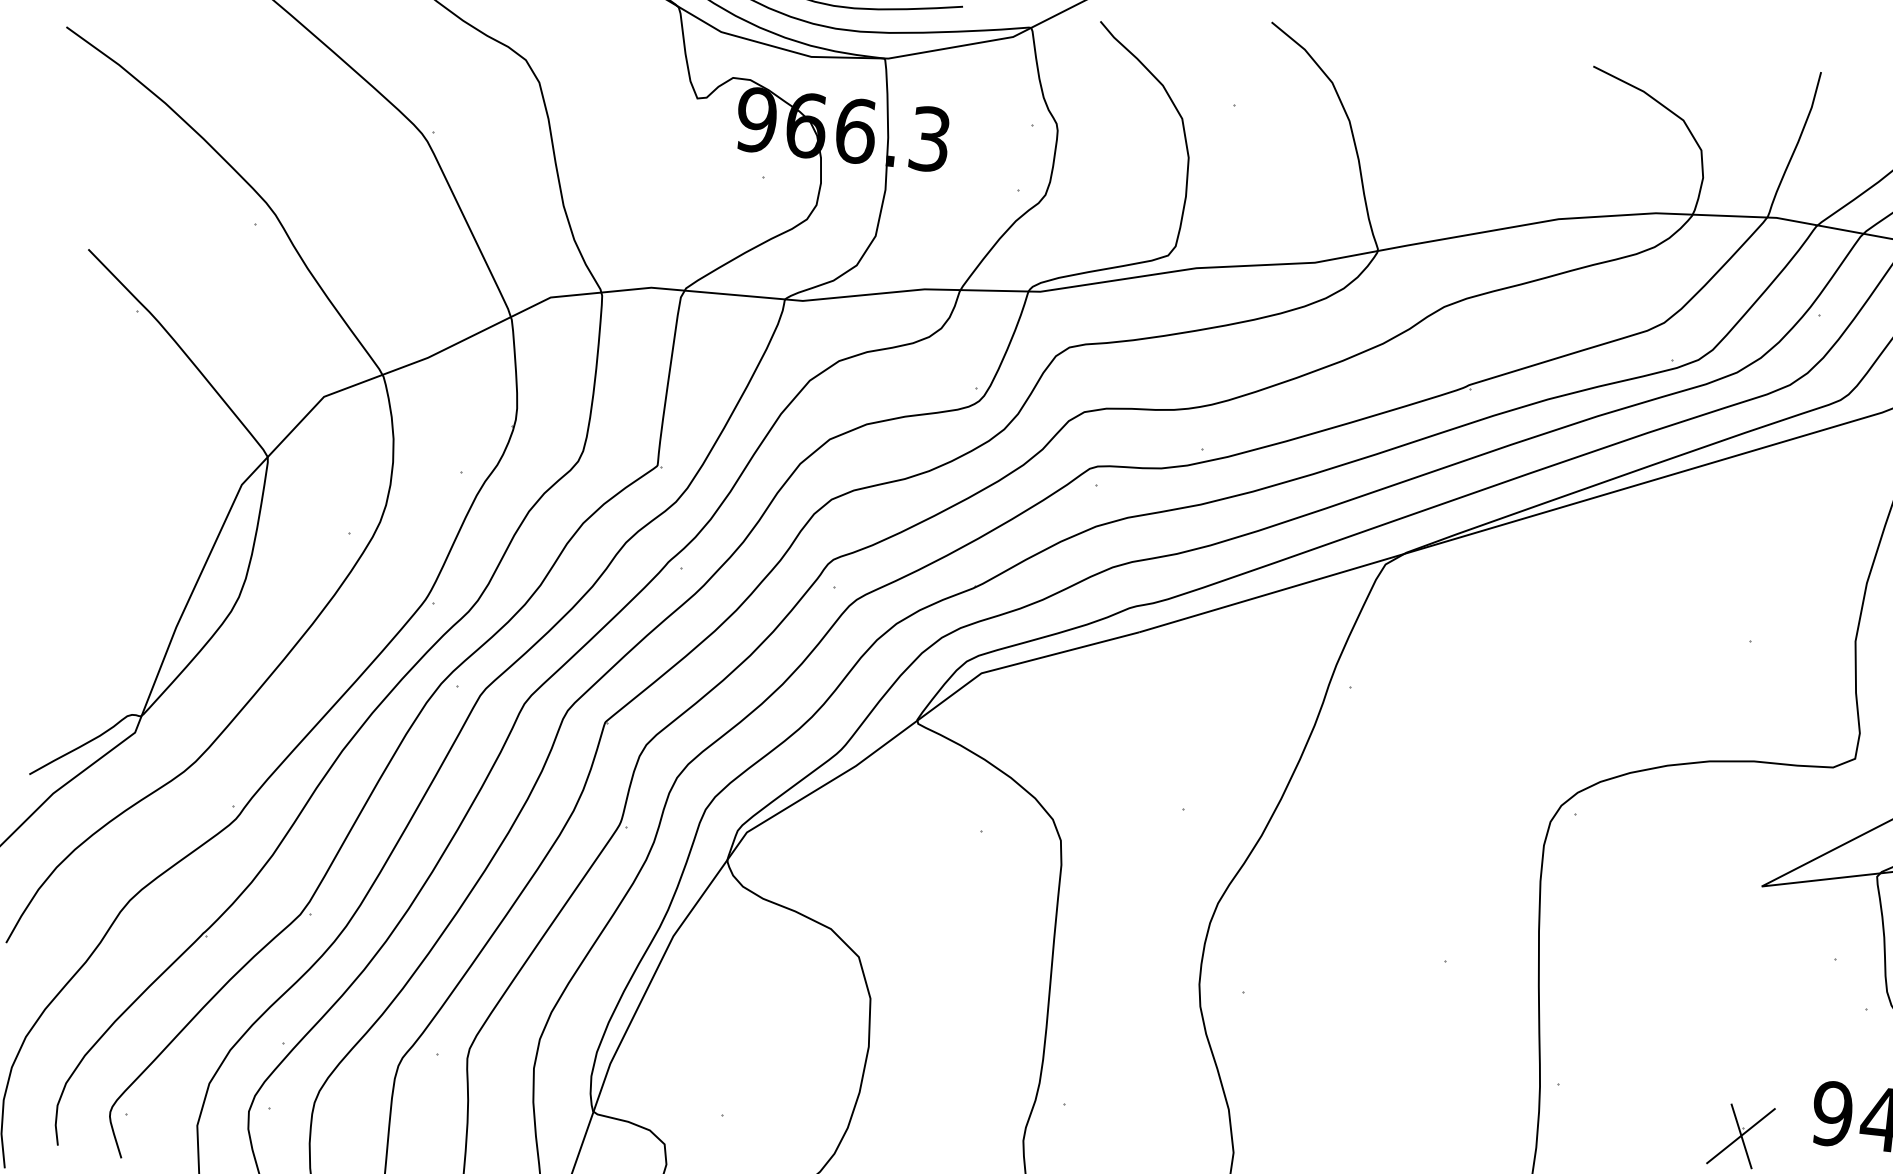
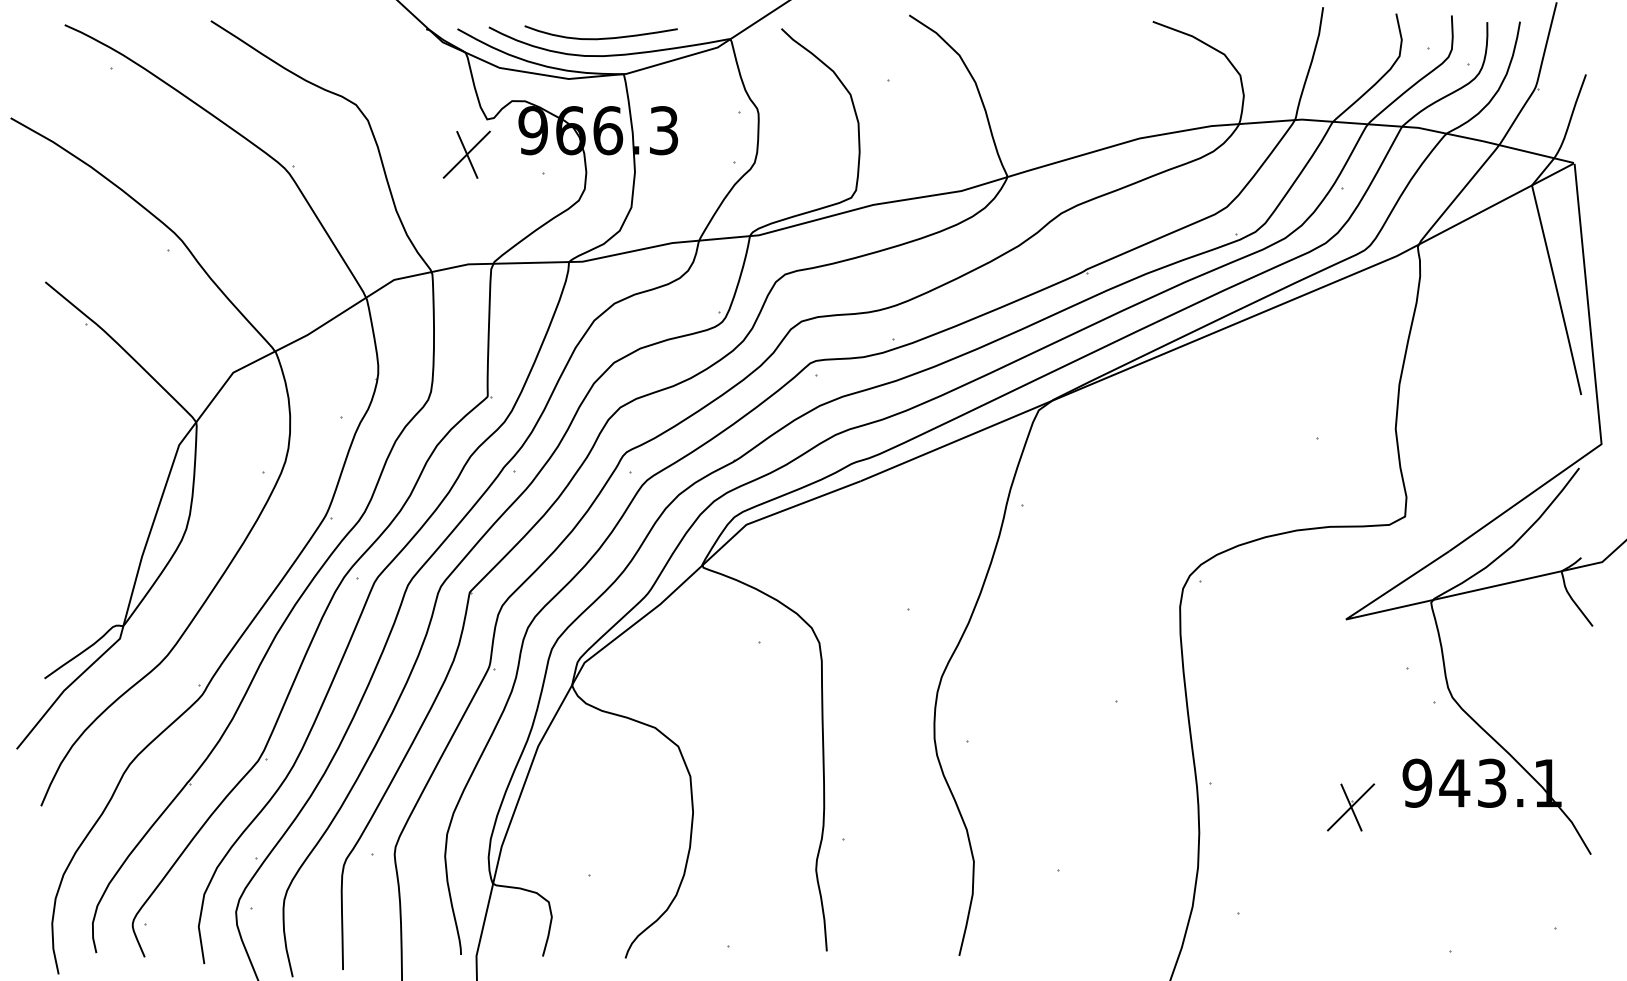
part: (664, 141) -> (466, 154), added

